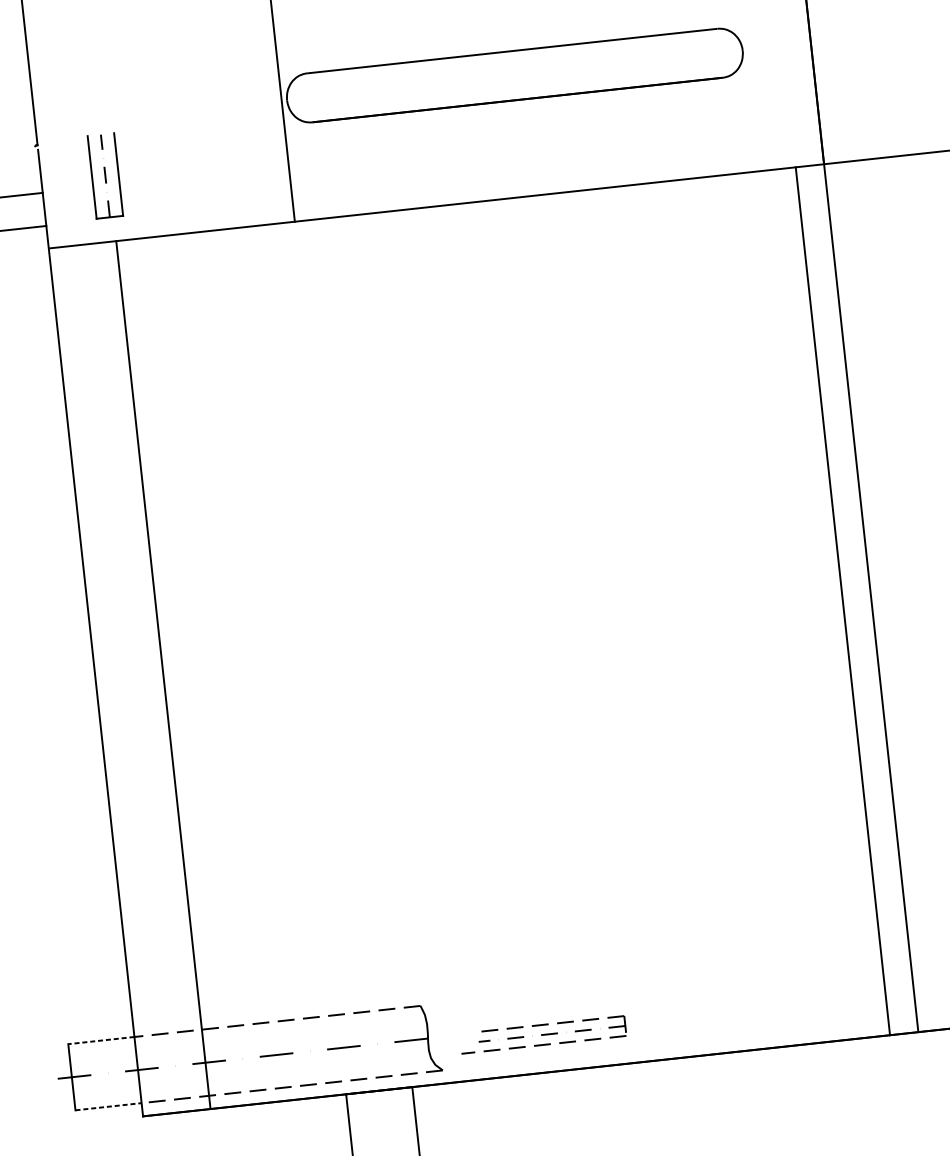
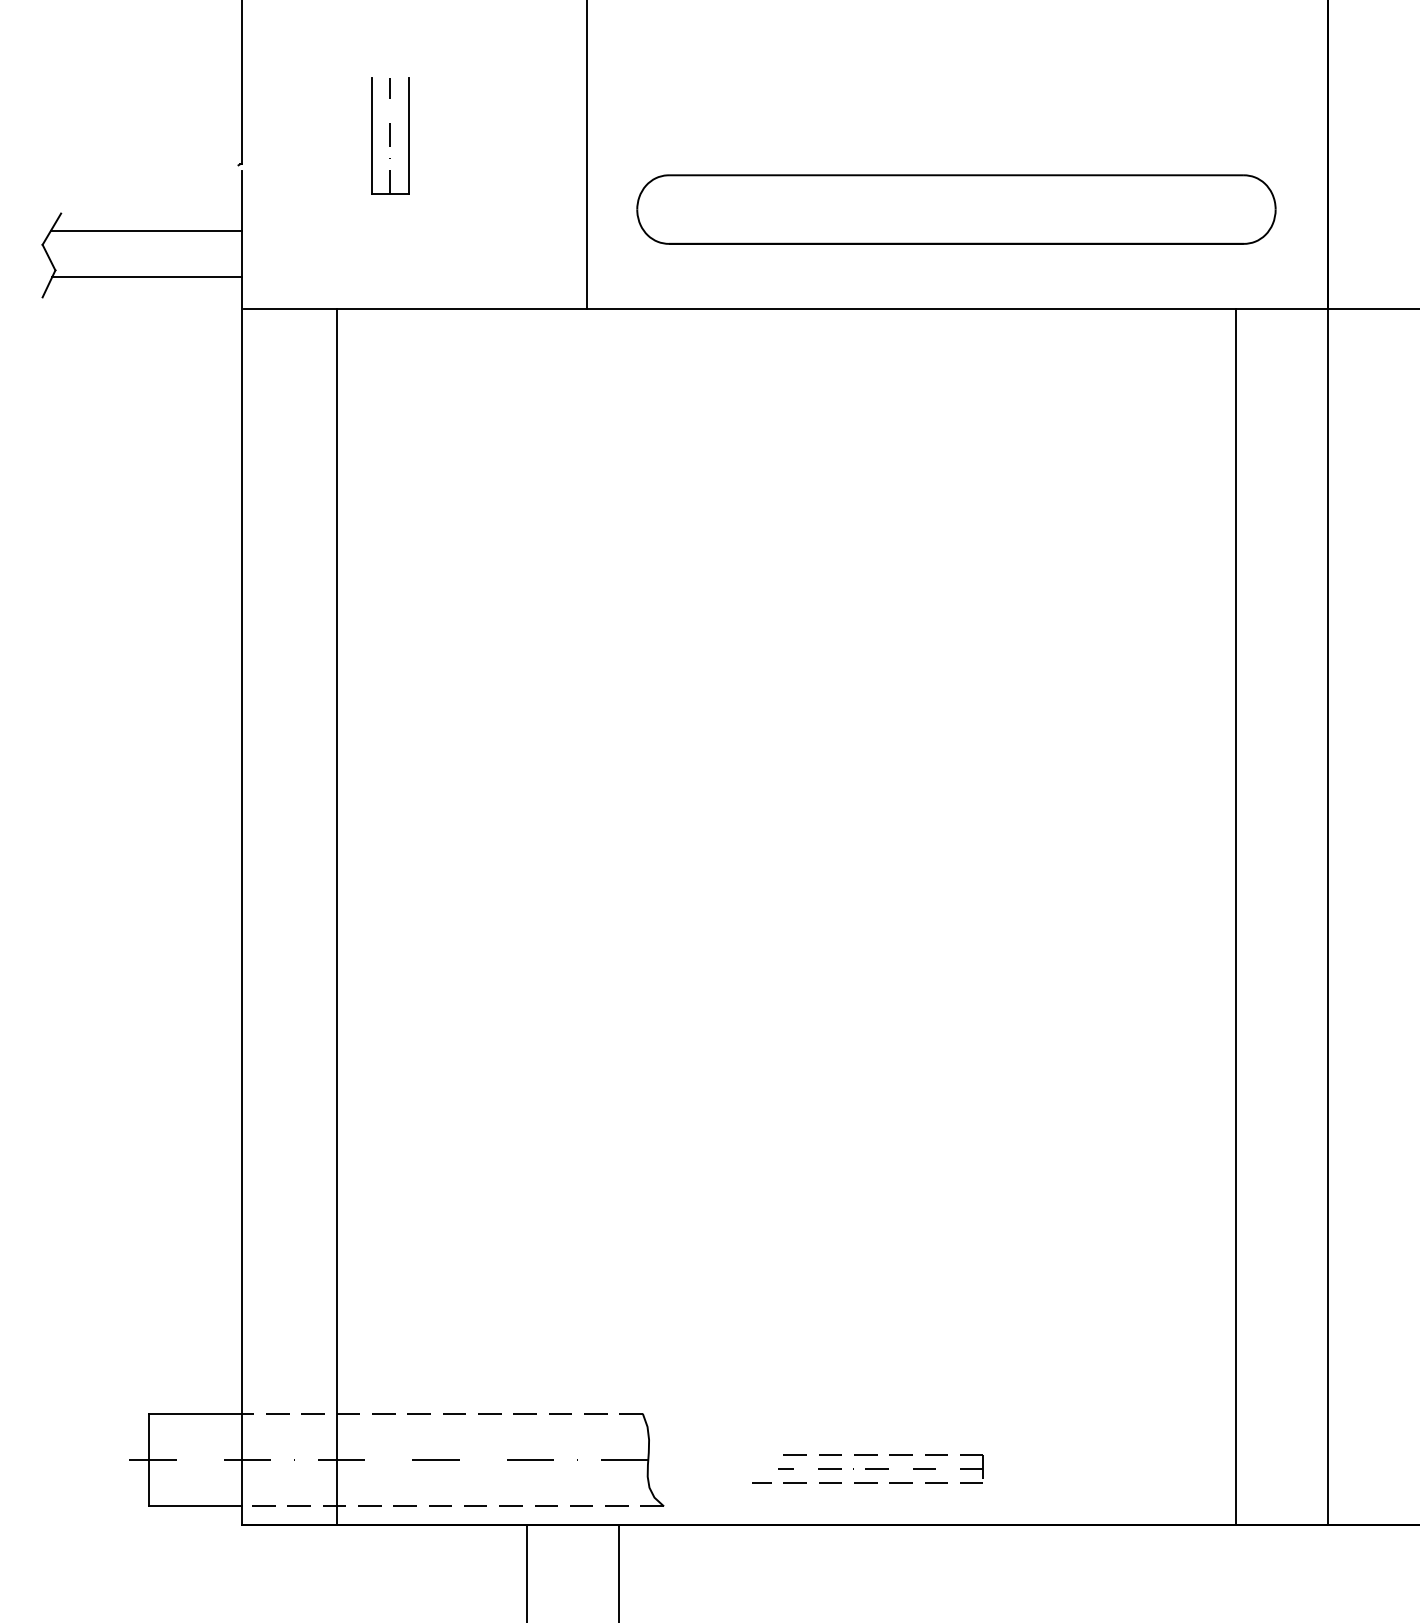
part: (514, 75) -> (956, 209), moved
part: (105, 175) -> (390, 135), moved
line: (842, 600) -> (1235, 916), moved
part: (542, 1034) -> (867, 1468), moved
line: (101, 1040) -> (195, 1413), dashed -> solid
line: (109, 1106) -> (196, 1506), dashed -> solid

